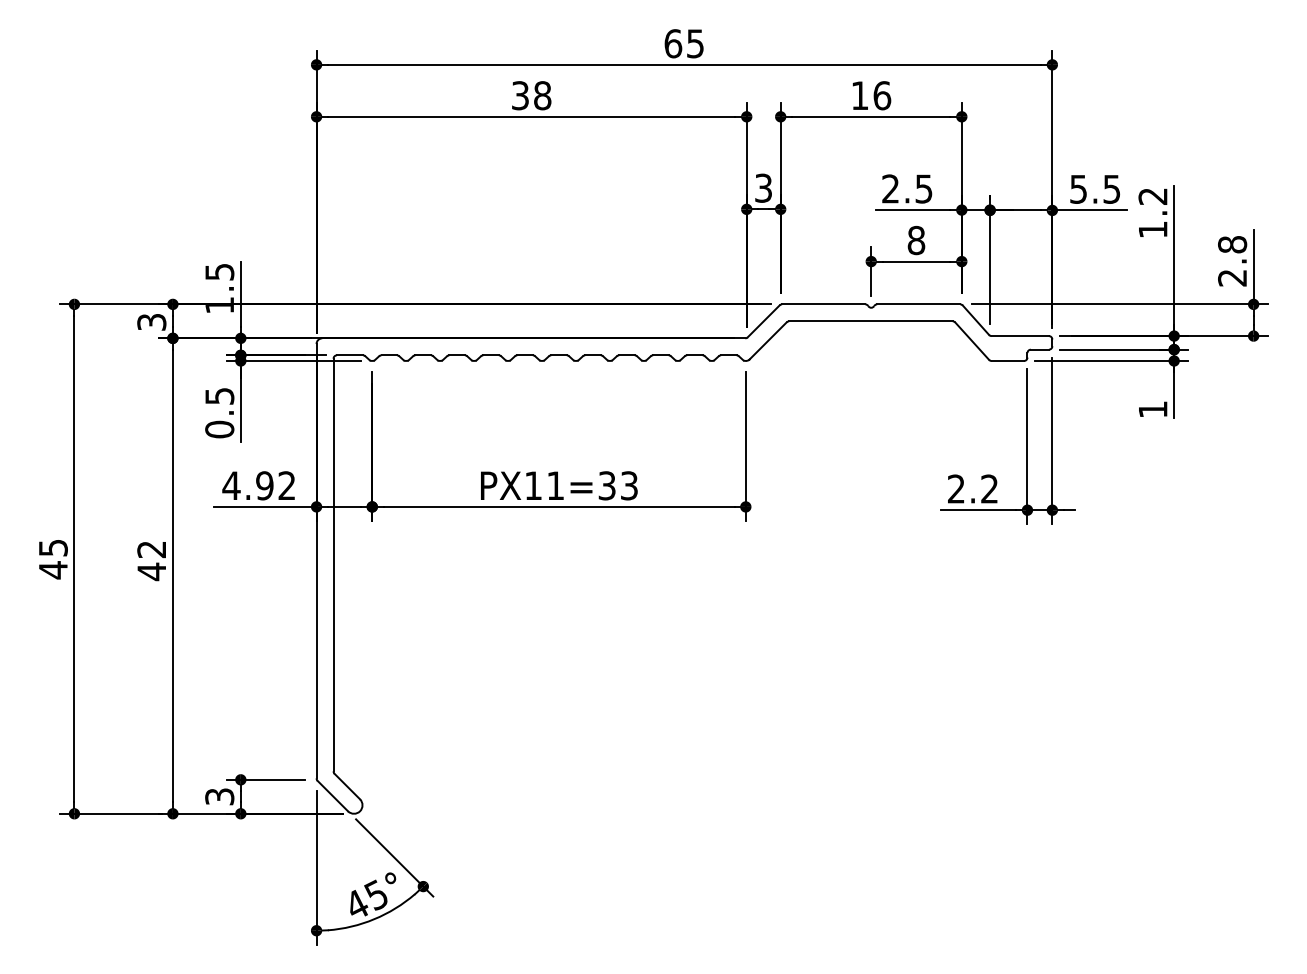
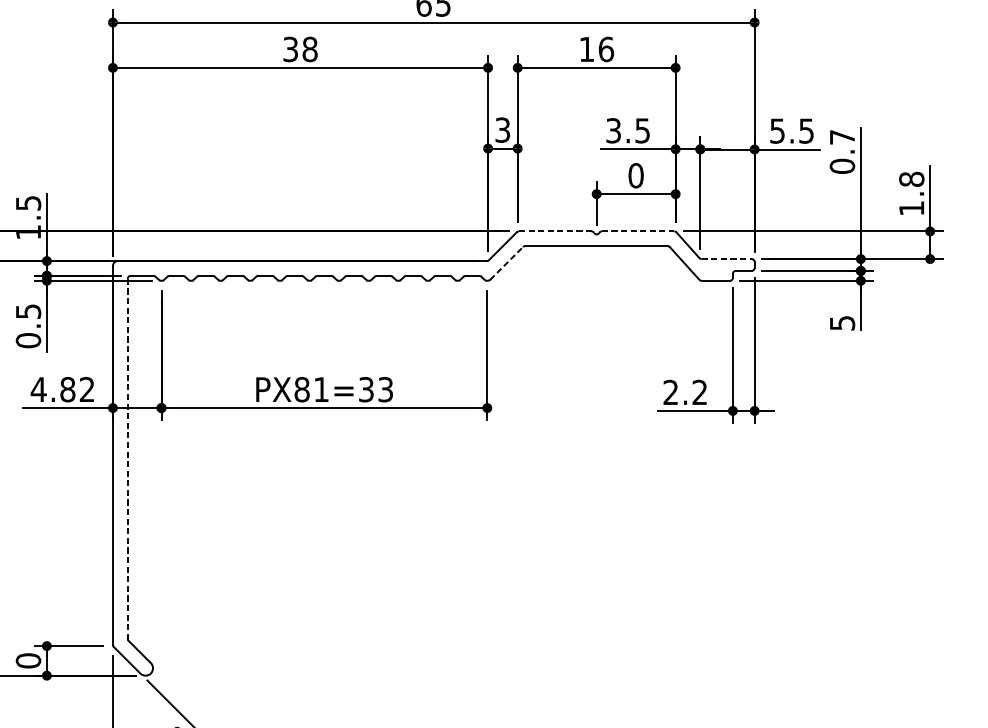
text: (890, 188) -> (613, 130), 2.5 -> 3.5
text: (1152, 213) -> (841, 152), 1.2 -> 0.7
text: (916, 240) -> (636, 175), 8 -> 0
text: (1232, 278) -> (911, 208), 2.8 -> 1.8
line: (823, 304) -> (555, 231), solid -> dashed
line: (918, 304) -> (637, 231), solid -> dashed
line: (1020, 336) -> (726, 259), solid -> dashed
line: (768, 340) -> (507, 262), solid -> dashed
text: (1153, 409) -> (842, 323), 1 -> 5
text: (264, 485) -> (67, 389), 4.92 -> 4.82
text: (533, 485) -> (302, 389), PX11=33 -> PX81=33
line: (333, 565) -> (127, 459), solid -> dashed
text: (219, 796) -> (28, 660), 3 -> 0

